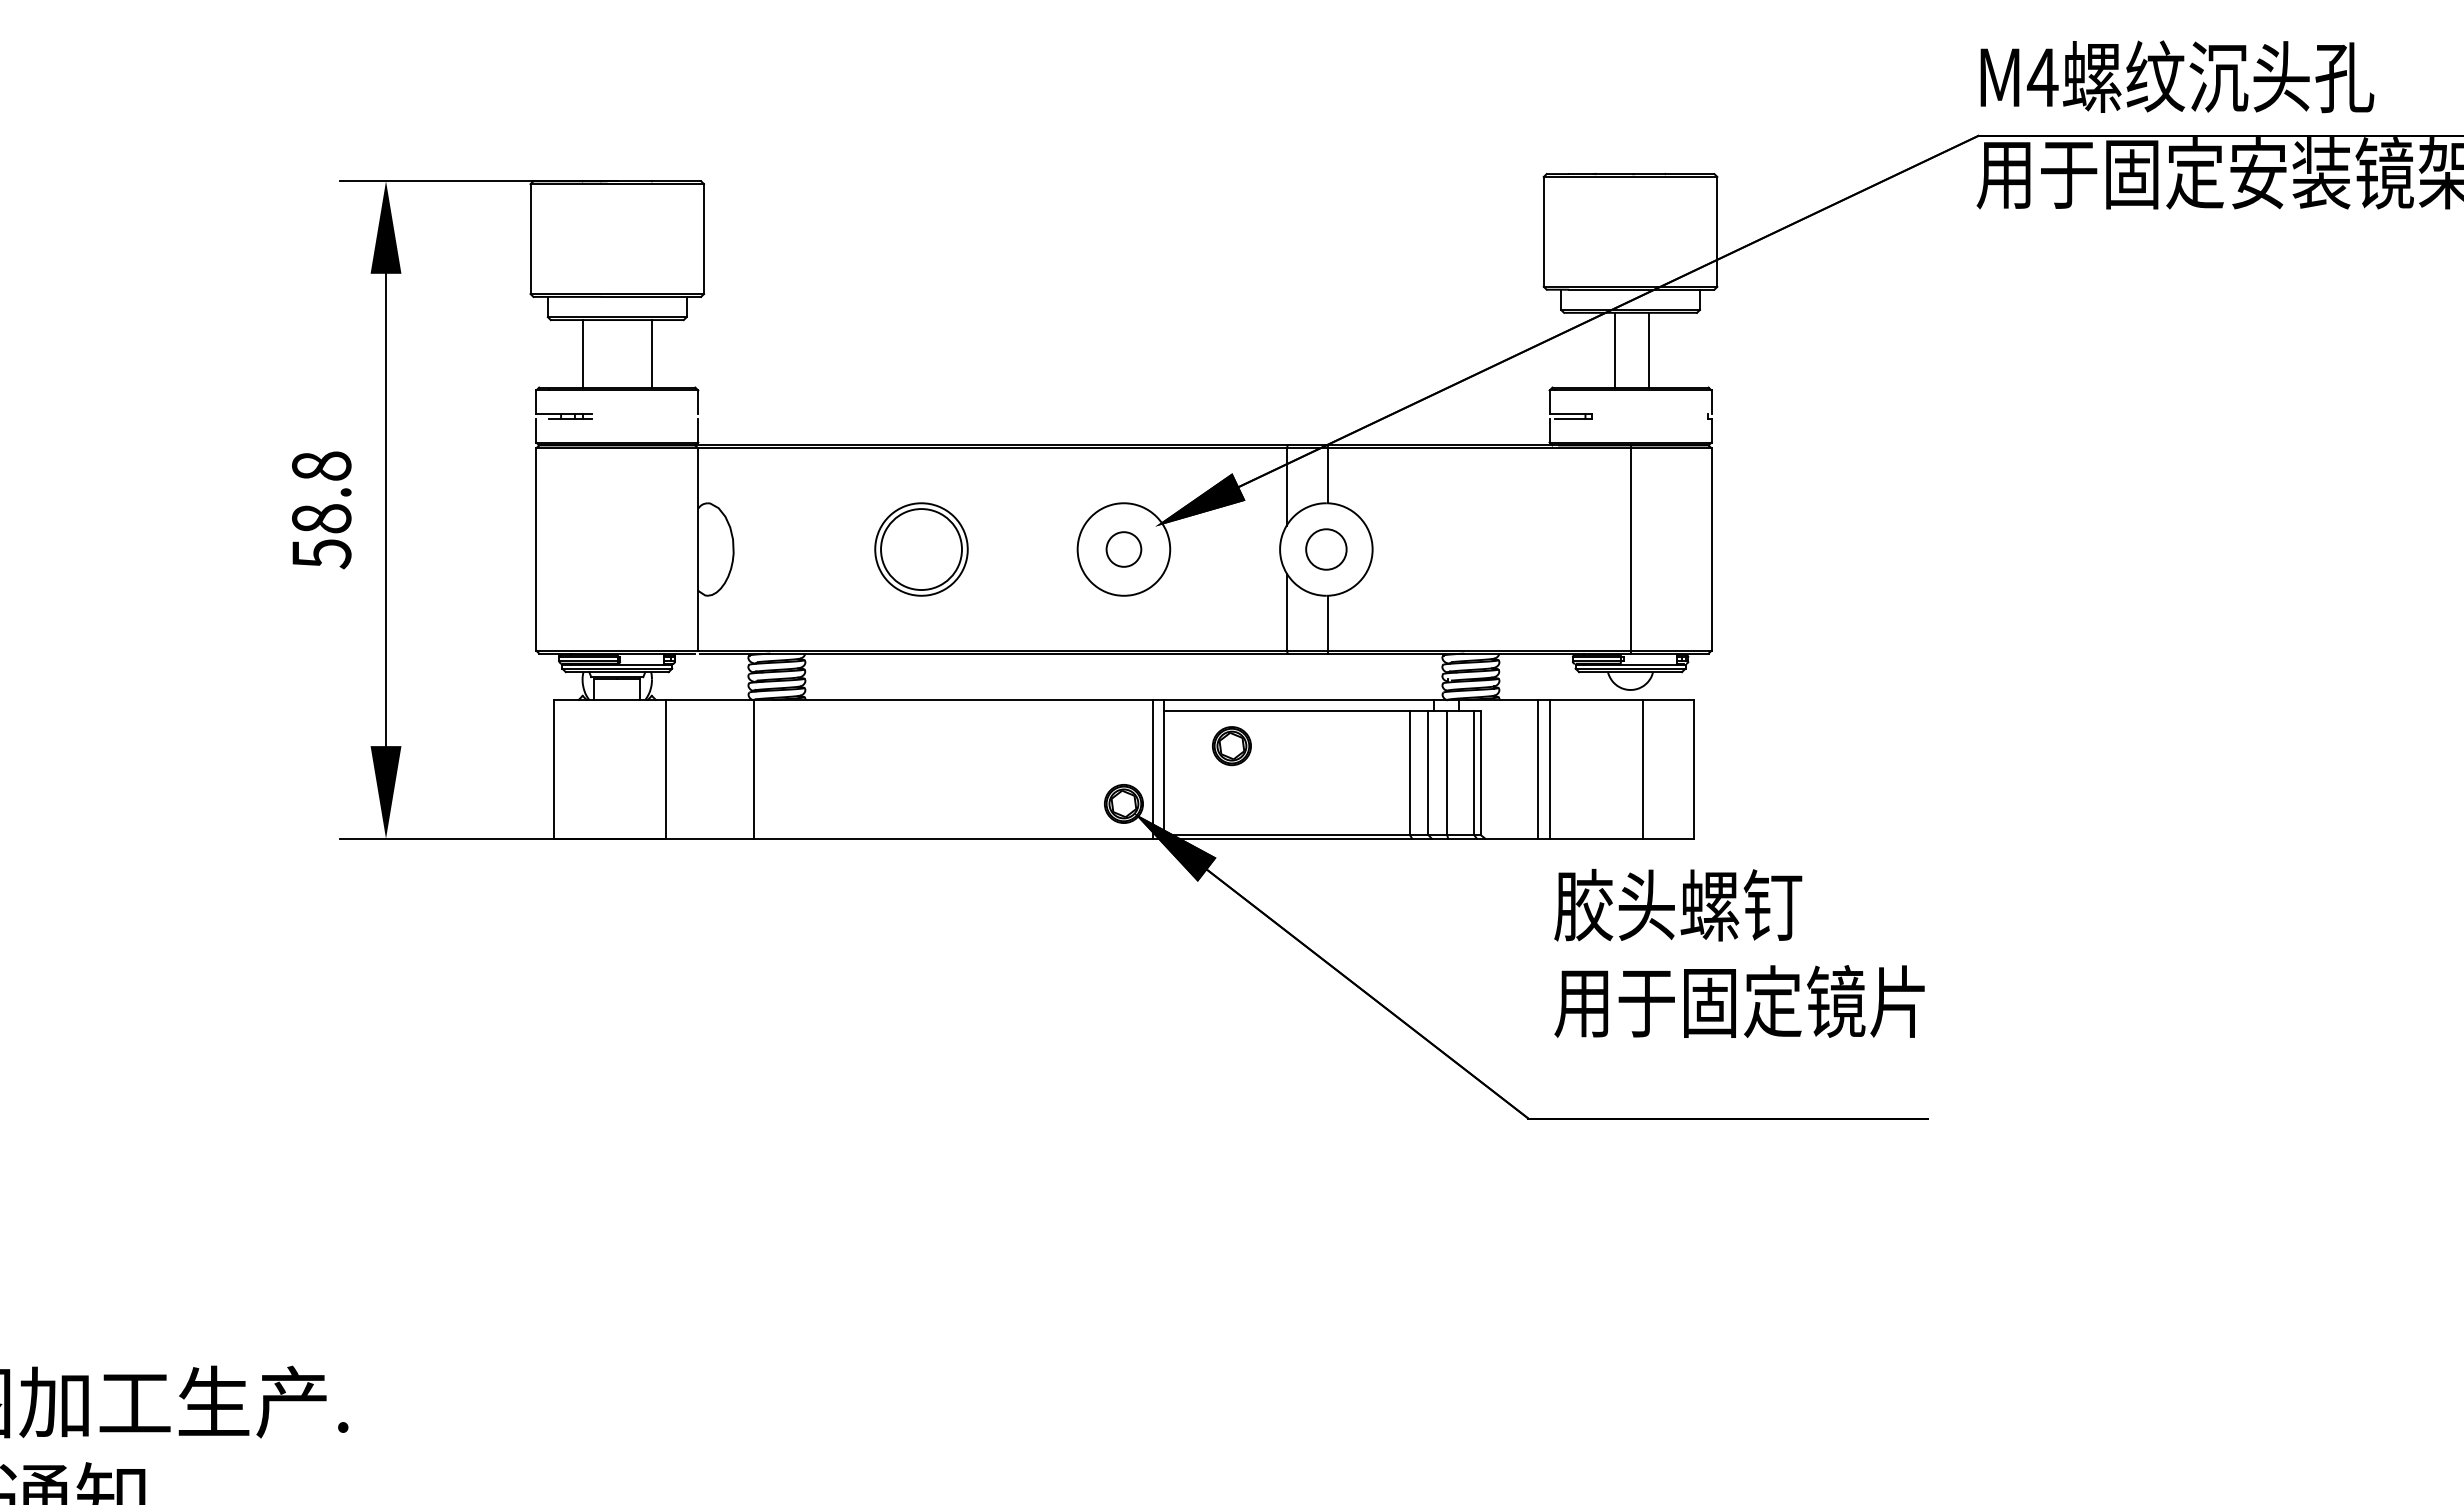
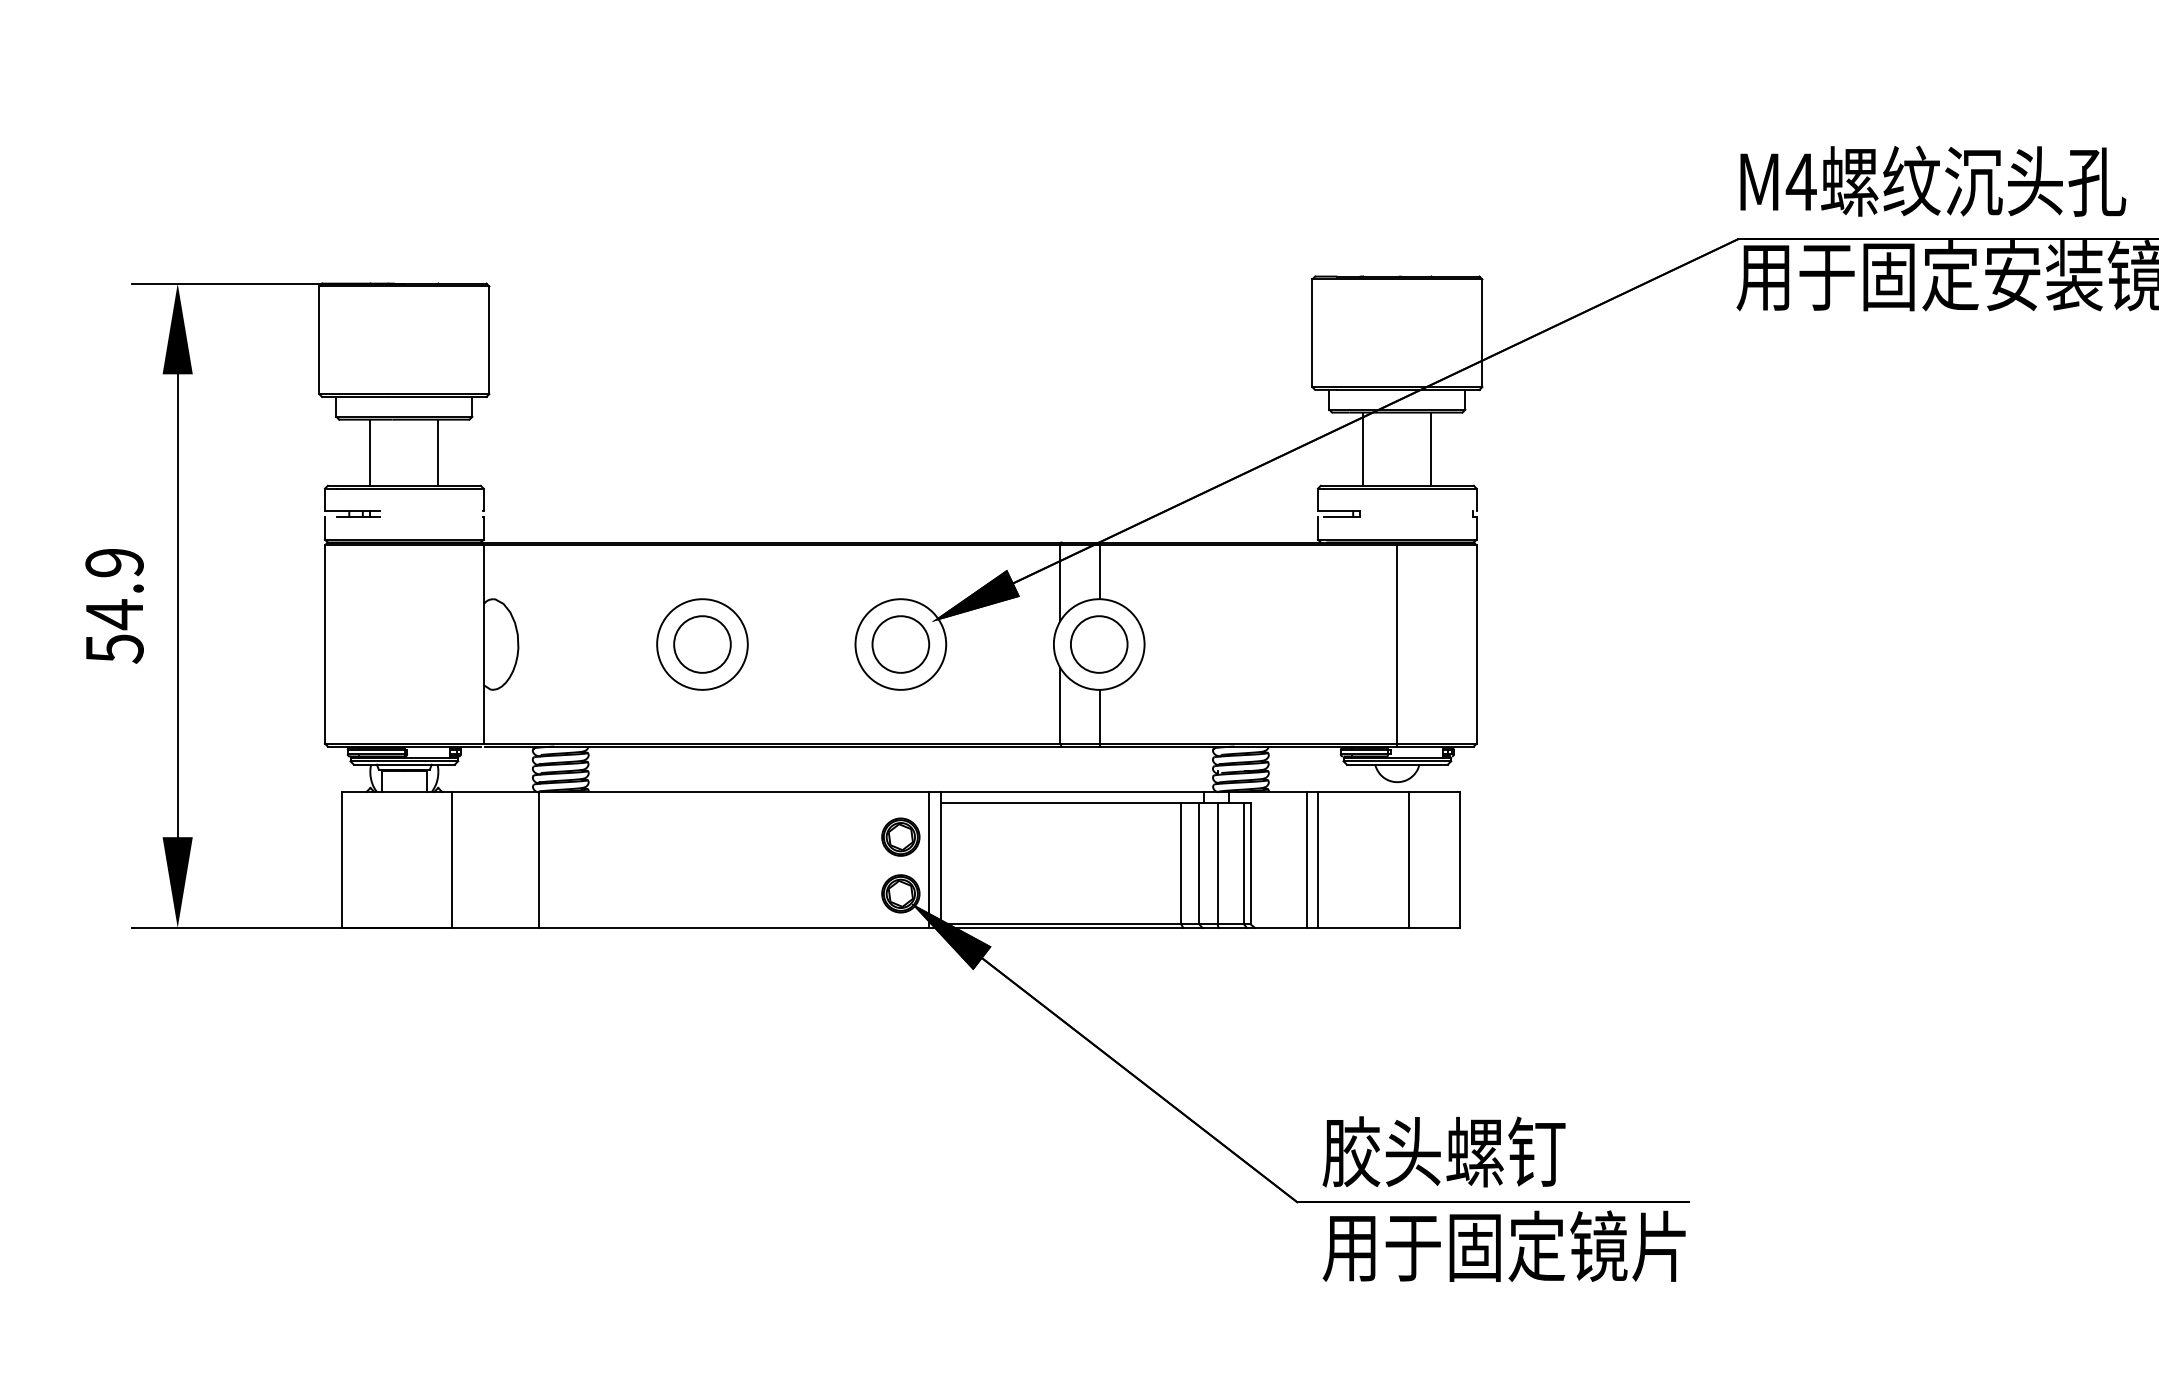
line: (1615, 349) -> (1431, 448), moved
line: (1648, 349) -> (1362, 448), moved
text: (321, 492) -> (114, 588), 58.8 -> 54.9
circle: (921, 549) -> (702, 644), size x0.71
part: (1123, 549) -> (900, 644), size x1.67
circle: (1326, 549) -> (1099, 644), size x1.43
part: (1231, 746) -> (900, 837), moved
text: (1739, 953) -> (1504, 1199), moved

